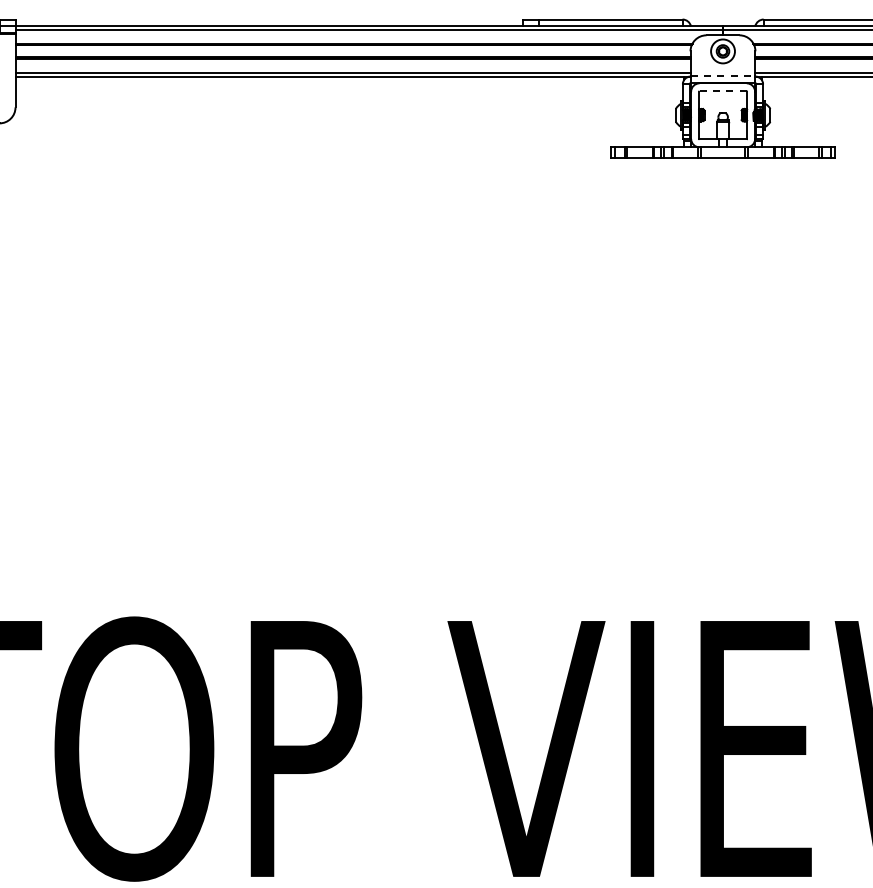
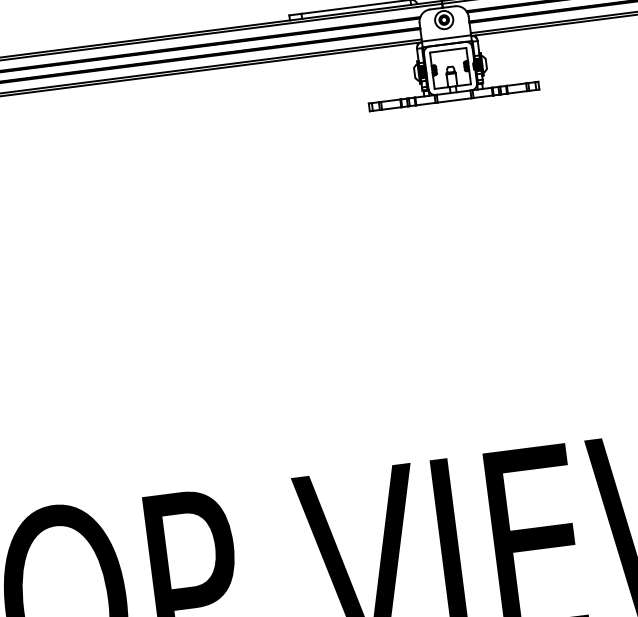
line: (723, 75) -> (446, 38), dashed -> solid
line: (723, 91) -> (448, 50), dashed -> solid

